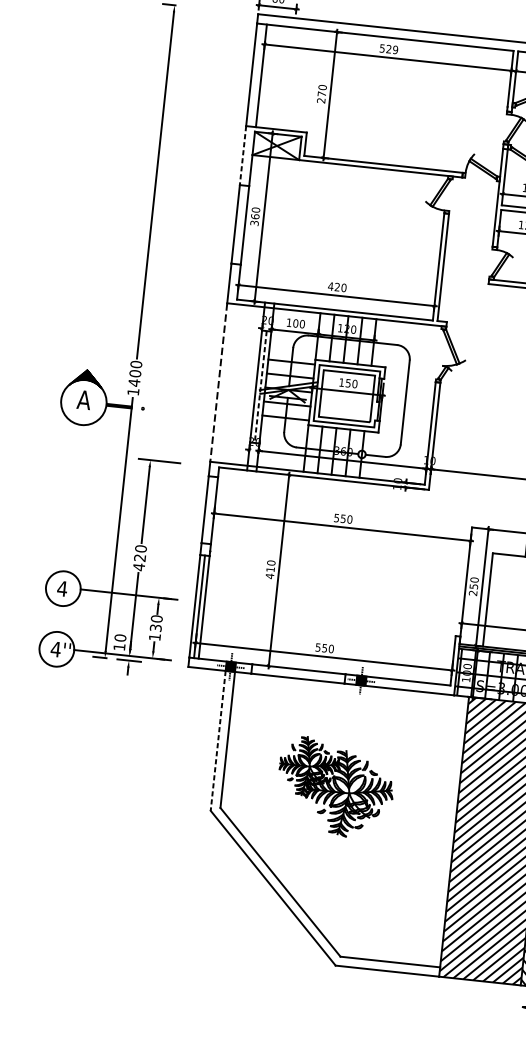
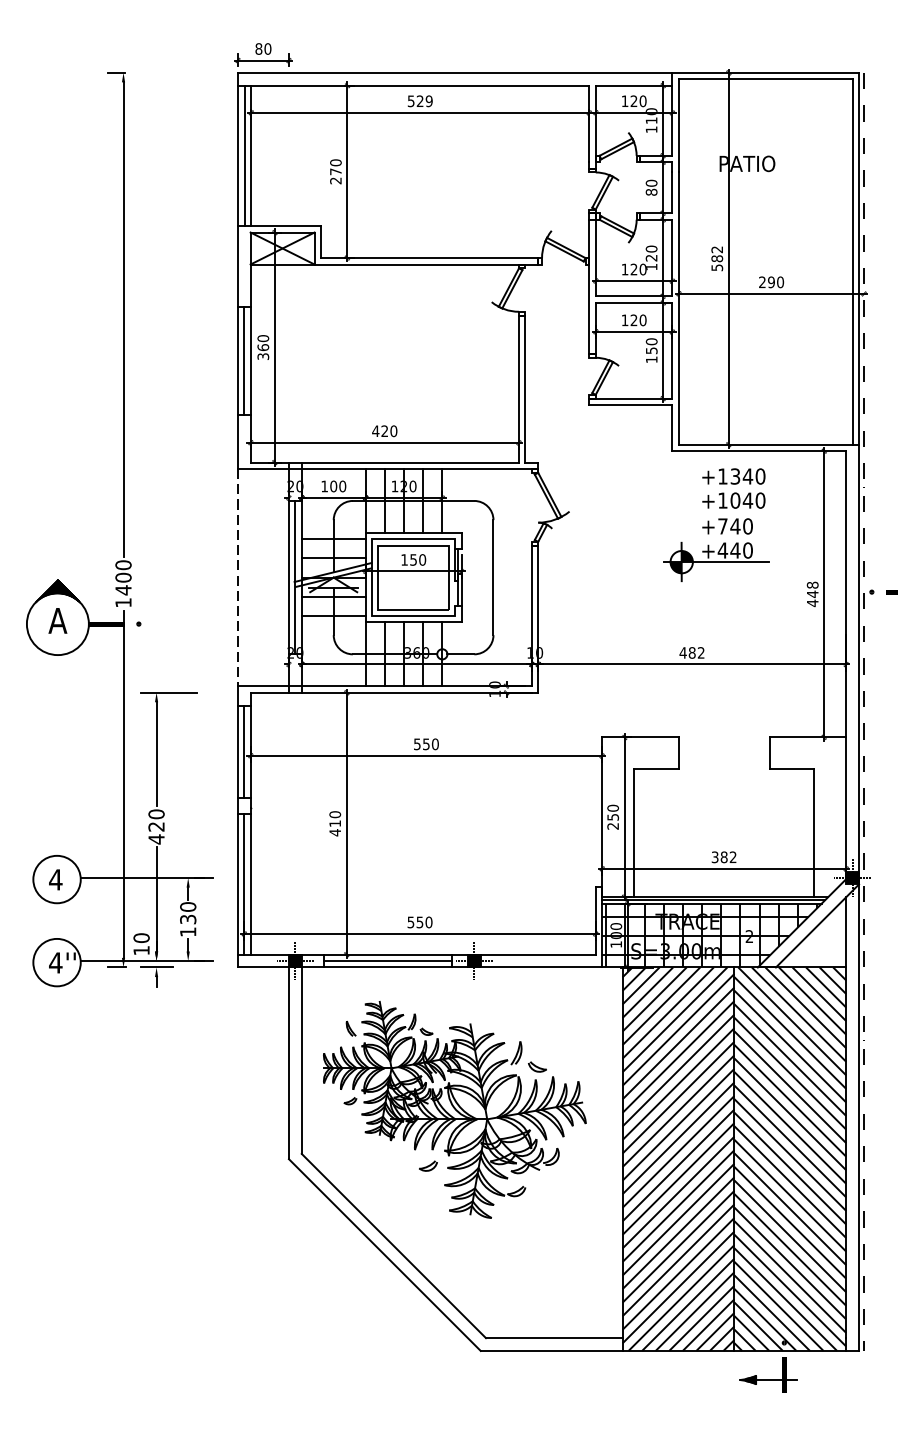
line: (257, 75) -> (245, 155), added
line: (242, 156) -> (237, 267), dashed -> solid
line: (240, 224) -> (244, 360), added
line: (260, 386) -> (295, 577), dashed -> solid
line: (210, 509) -> (244, 751), added
line: (298, 674) -> (387, 961), added
line: (217, 740) -> (288, 1063), dashed -> solid
part: (335, 787) -> (454, 1109), size x1.67

